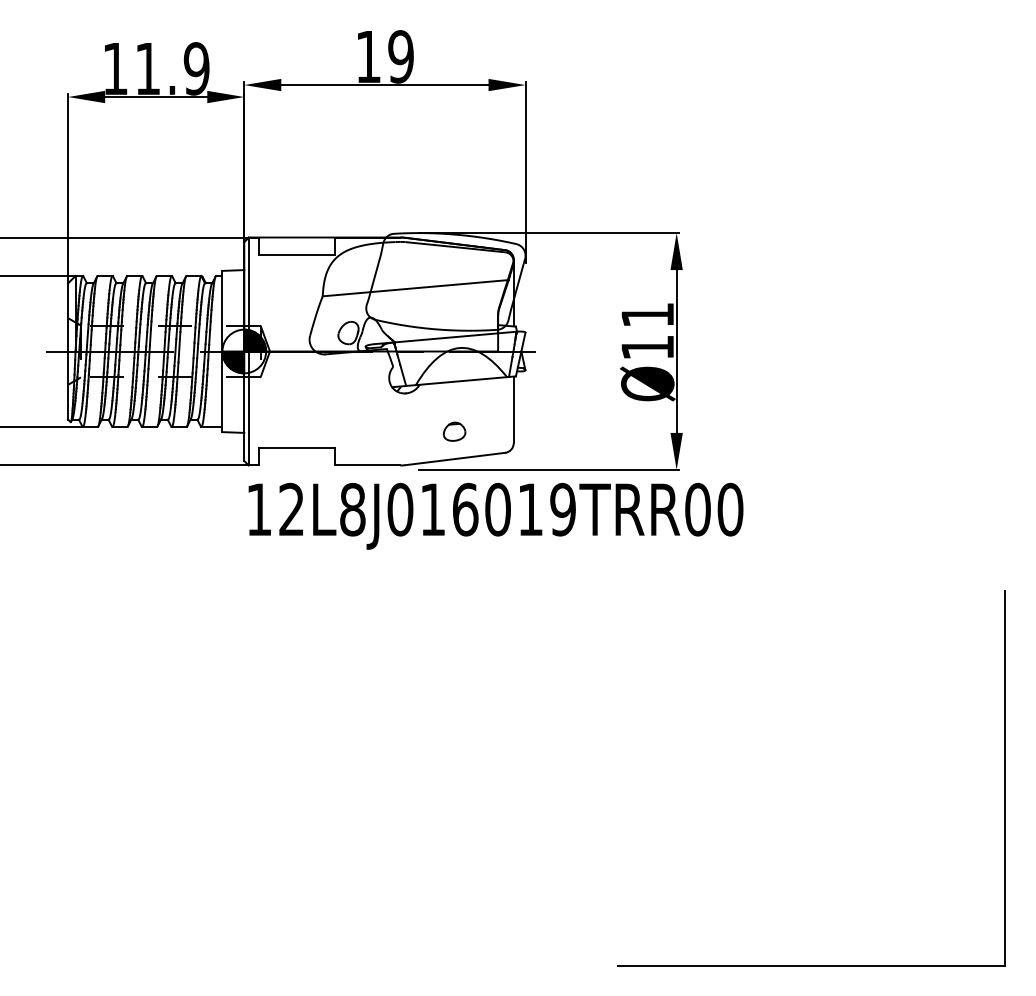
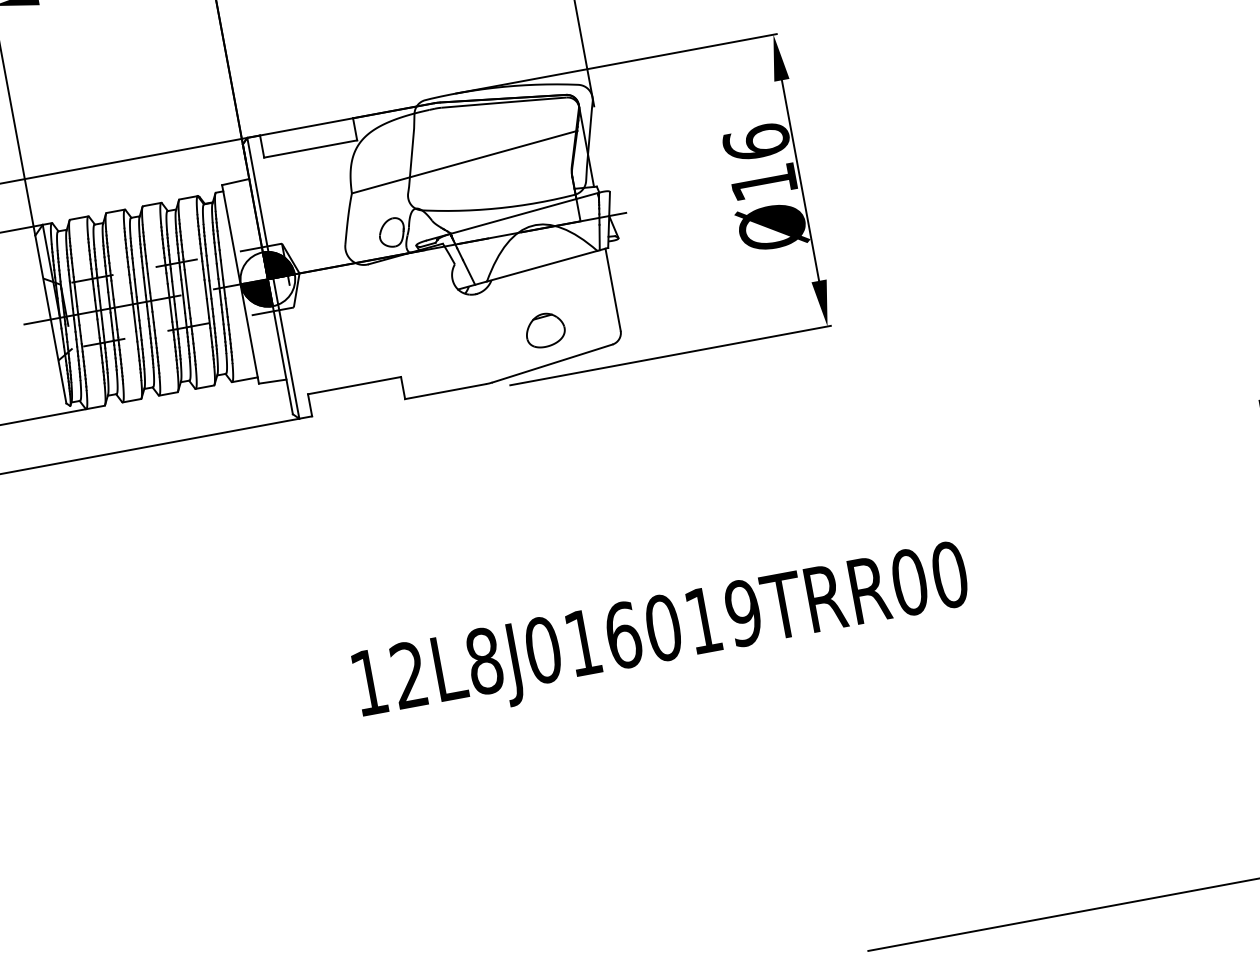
text: (647, 314) -> (756, 141), Ø11 -> Ø16
part: (454, 431) -> (545, 329), size x1.43
text: (495, 515) -> (661, 635), moved

